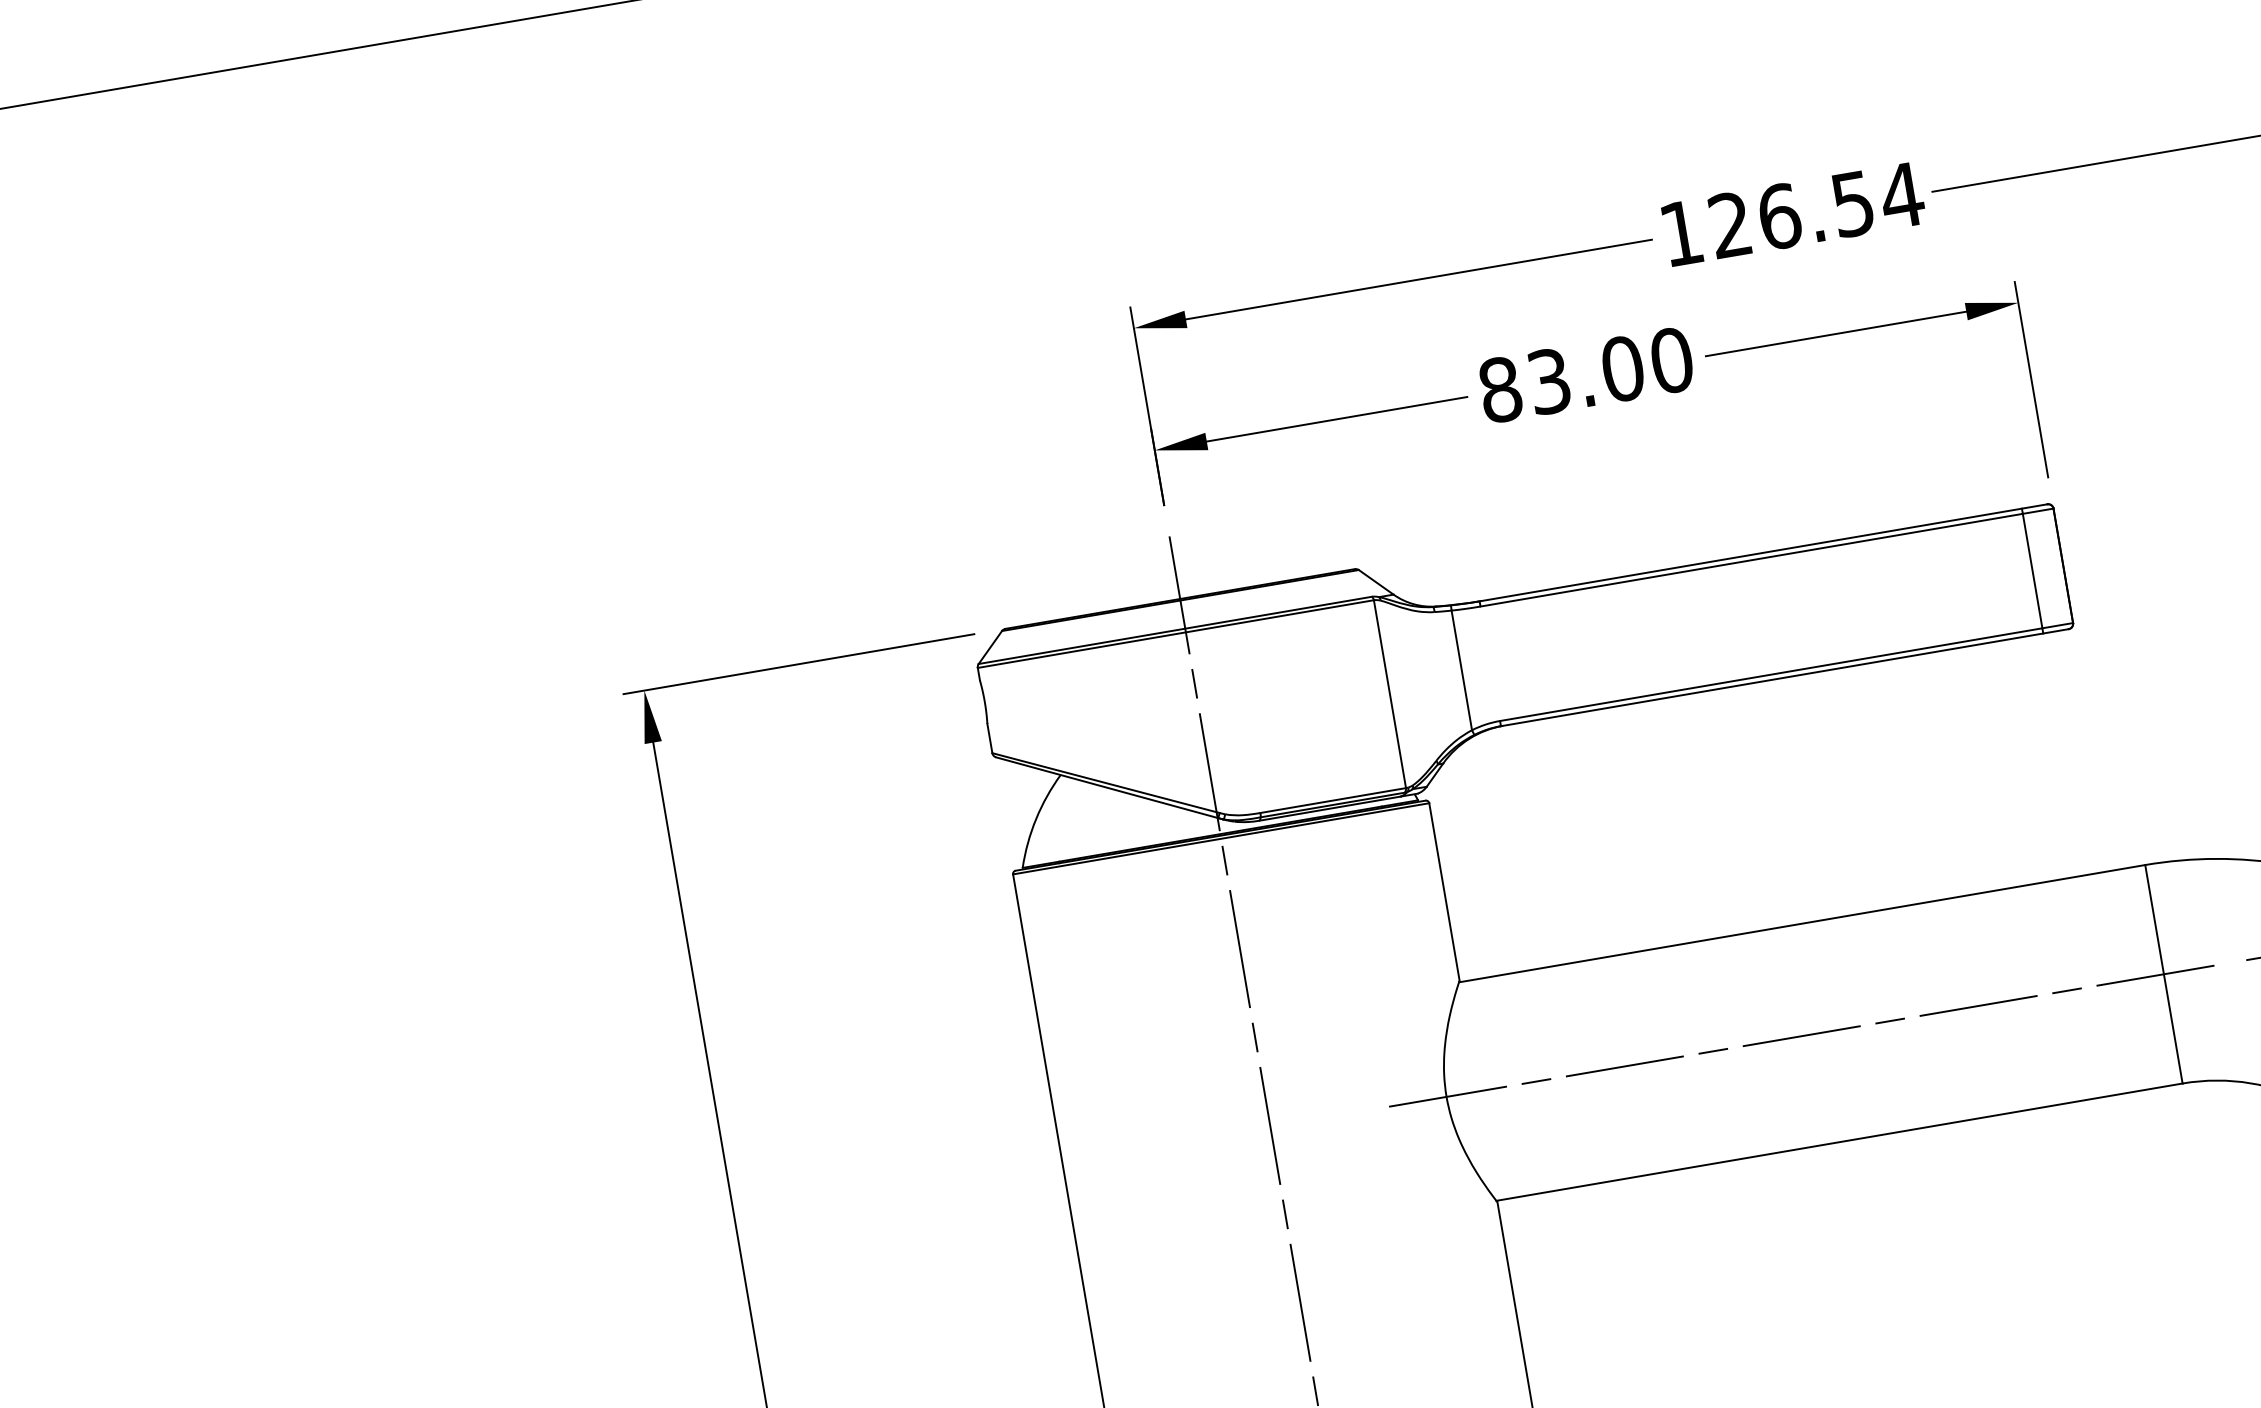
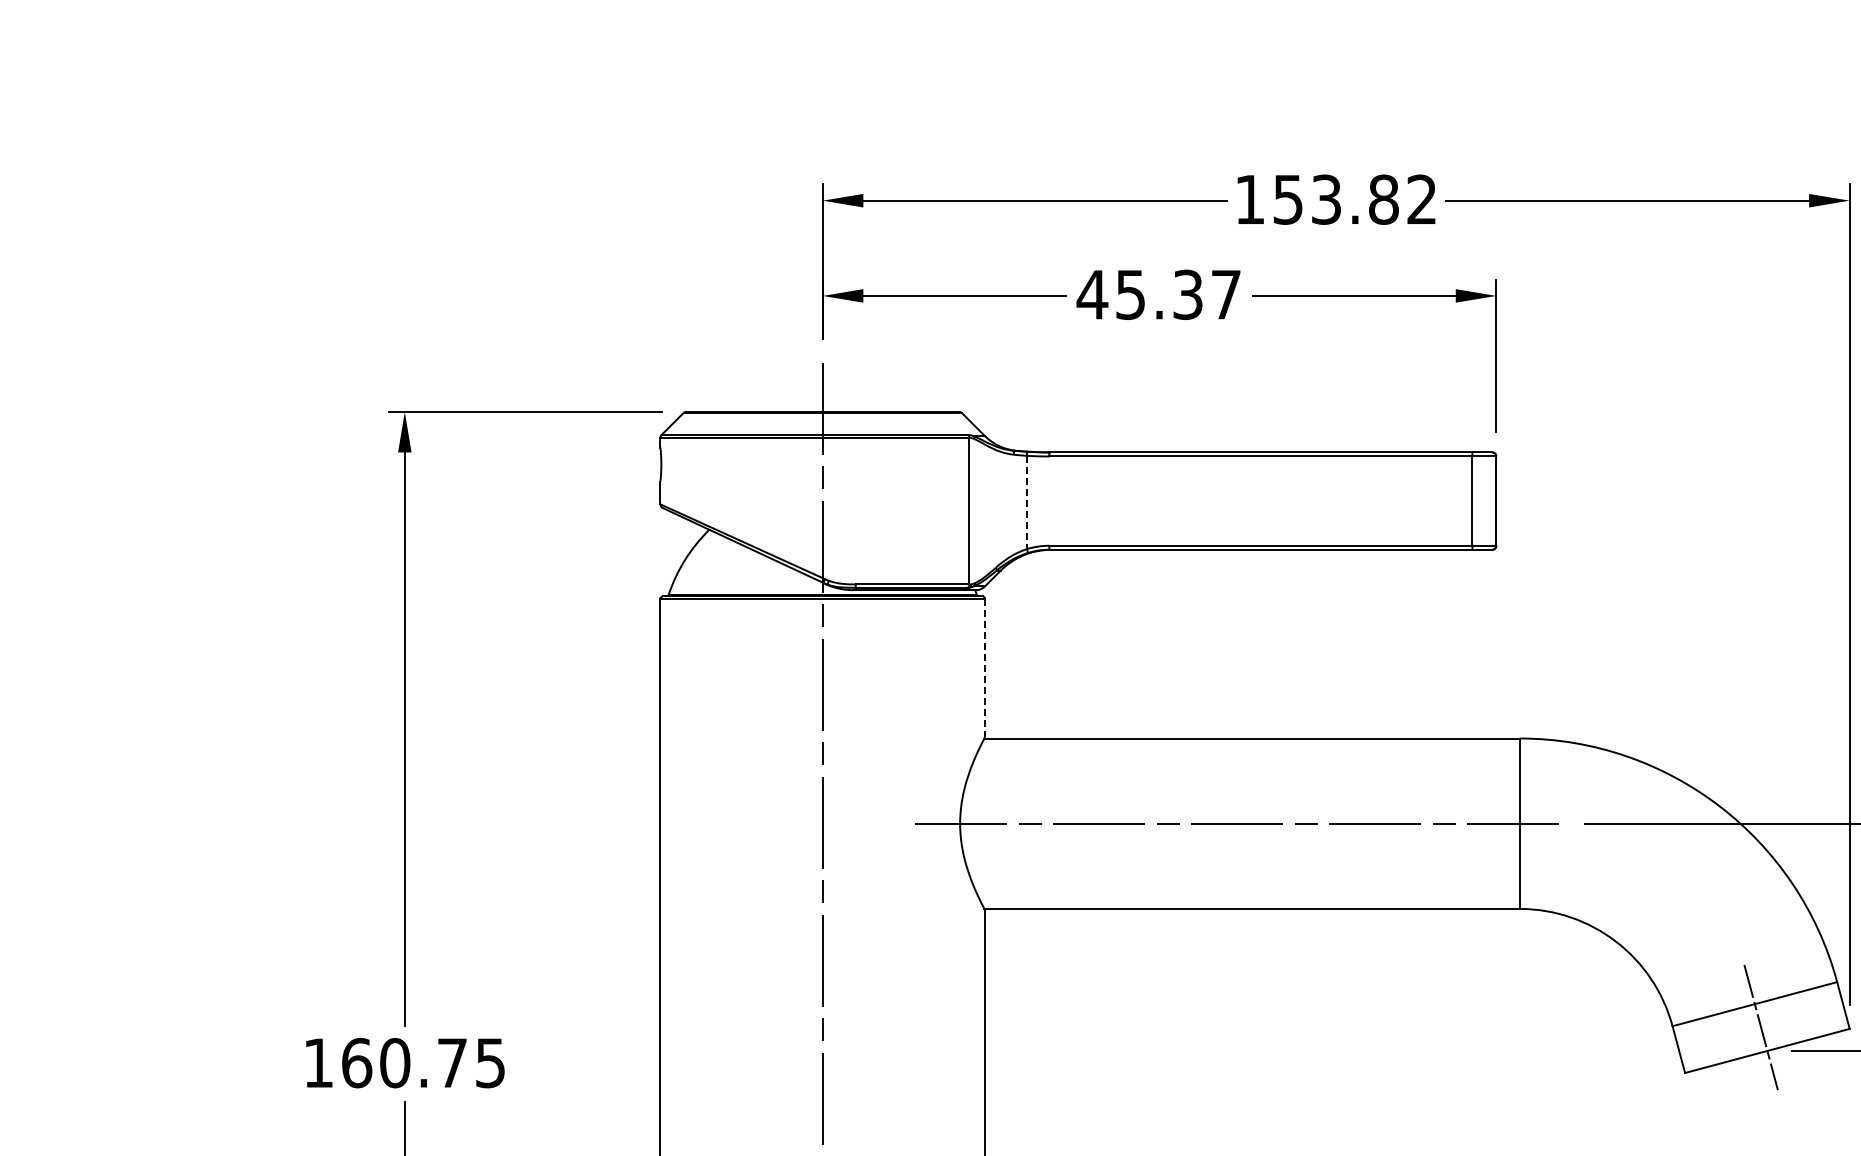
text: (1816, 210) -> (1355, 199), 126.54 -> 153.82
text: (1584, 374) -> (1158, 294), 83.00 -> 45.37
line: (1461, 670) -> (1026, 502), solid -> dashed
line: (1445, 892) -> (985, 668), solid -> dashed

